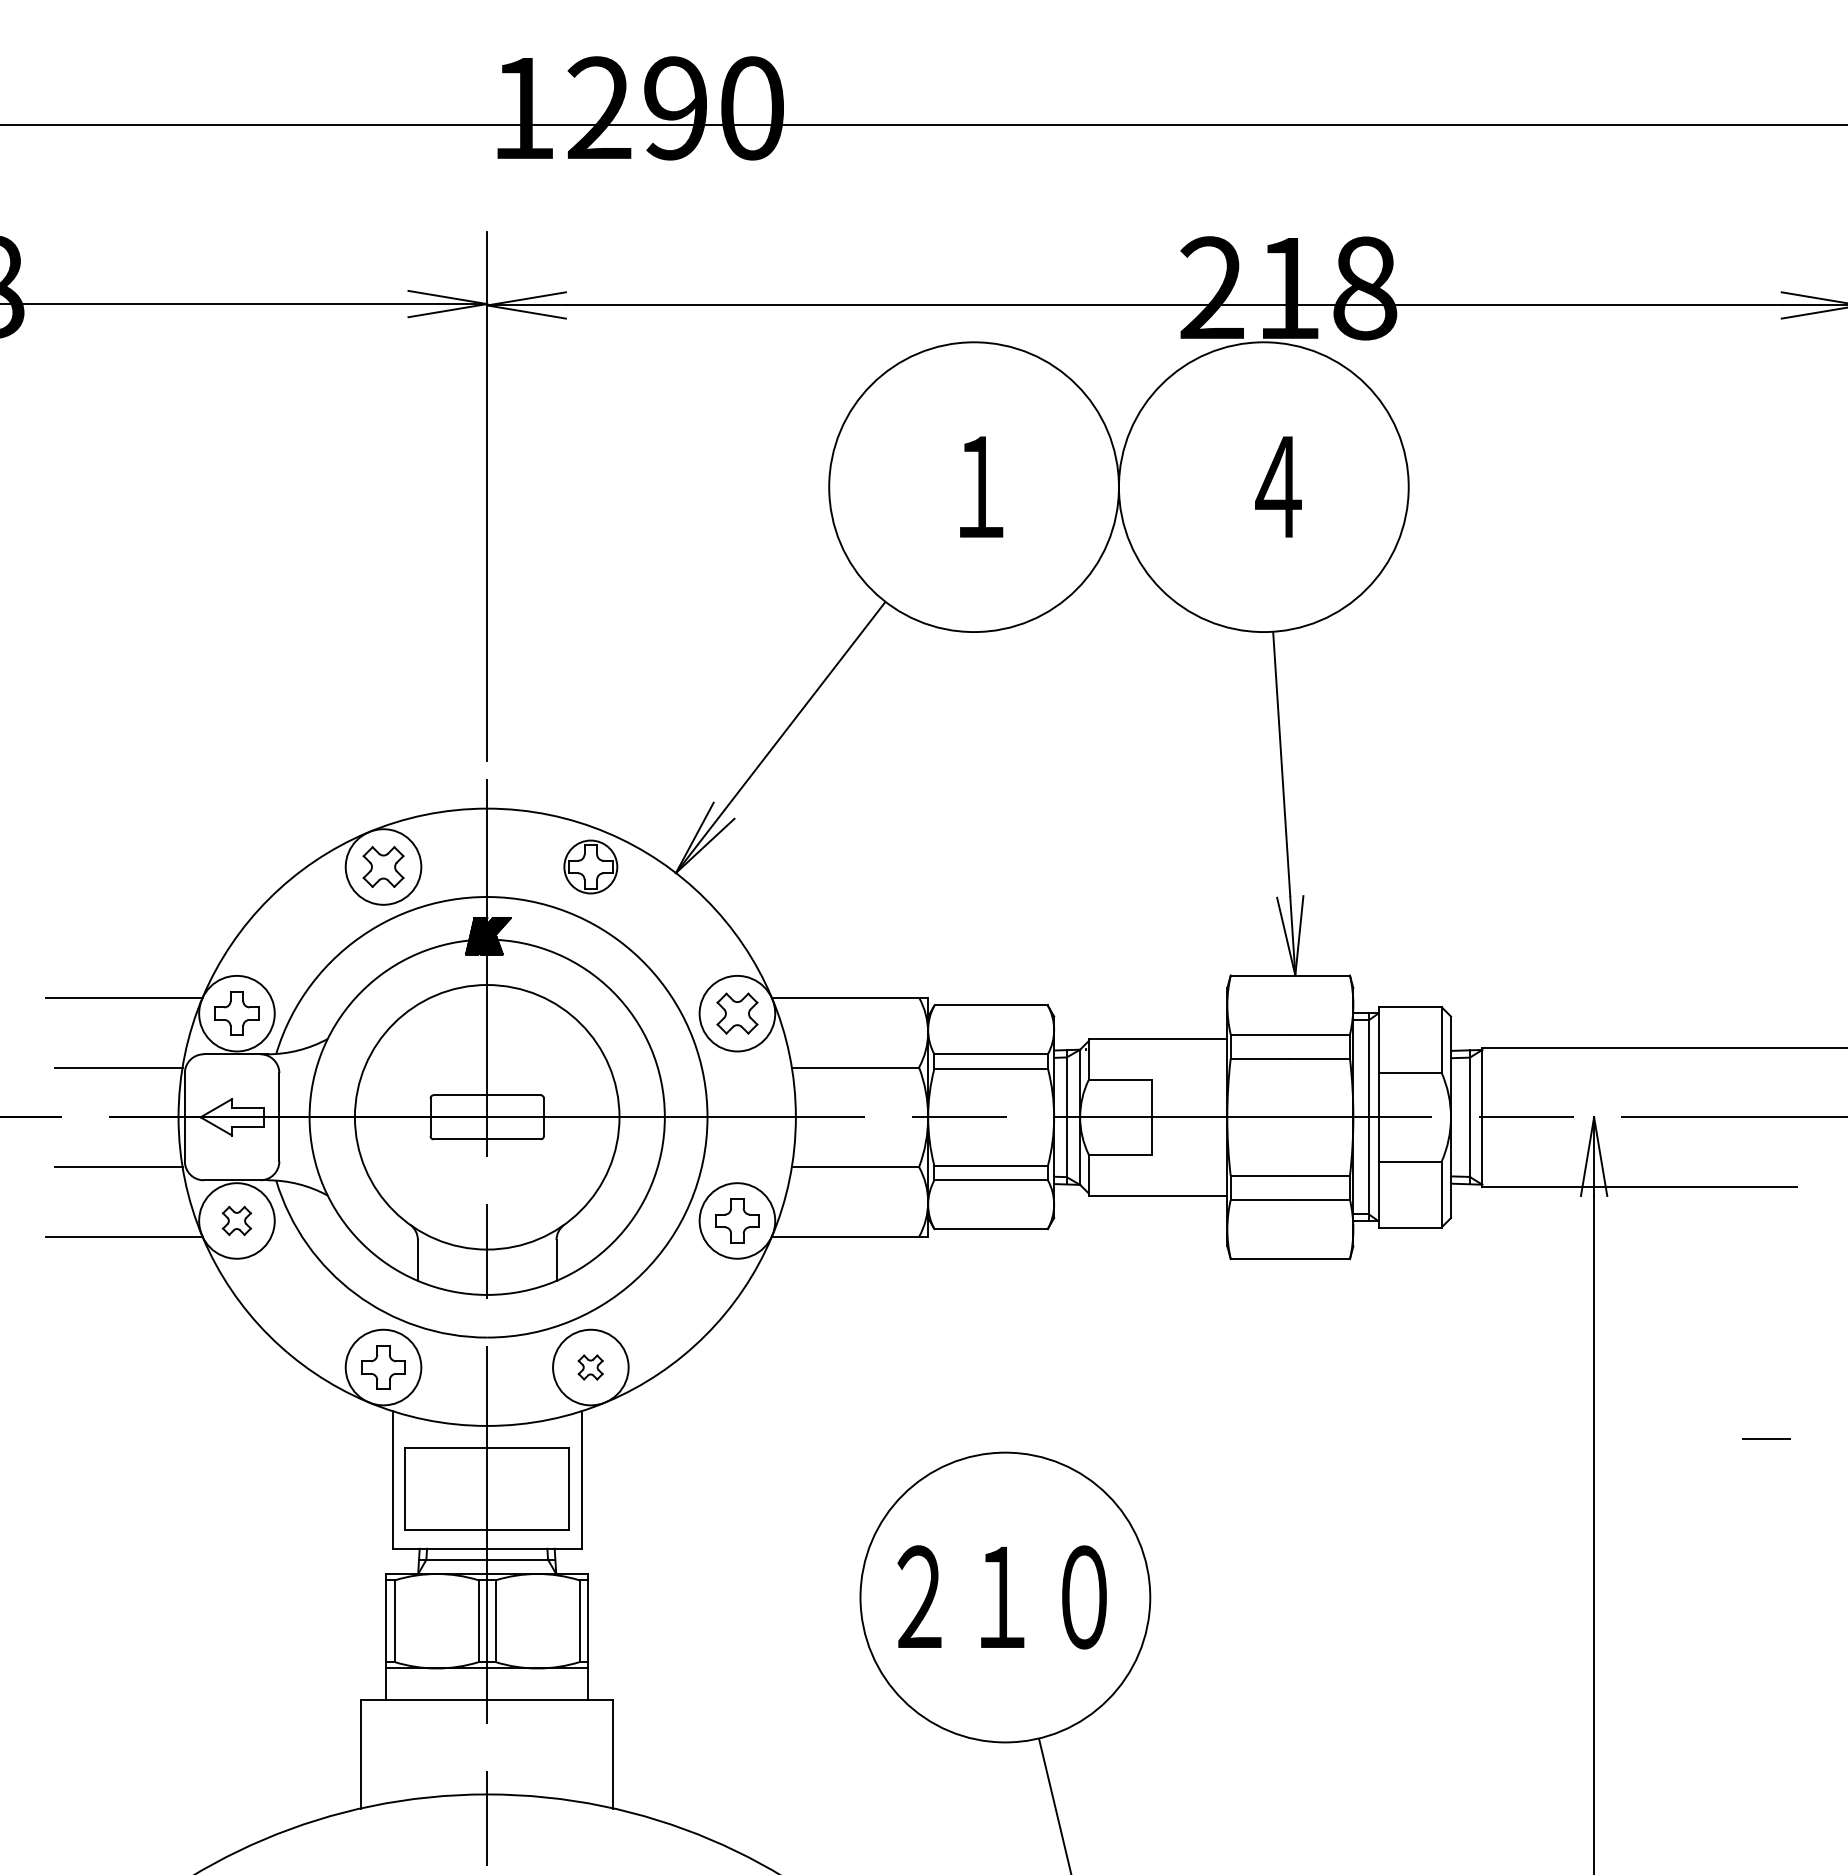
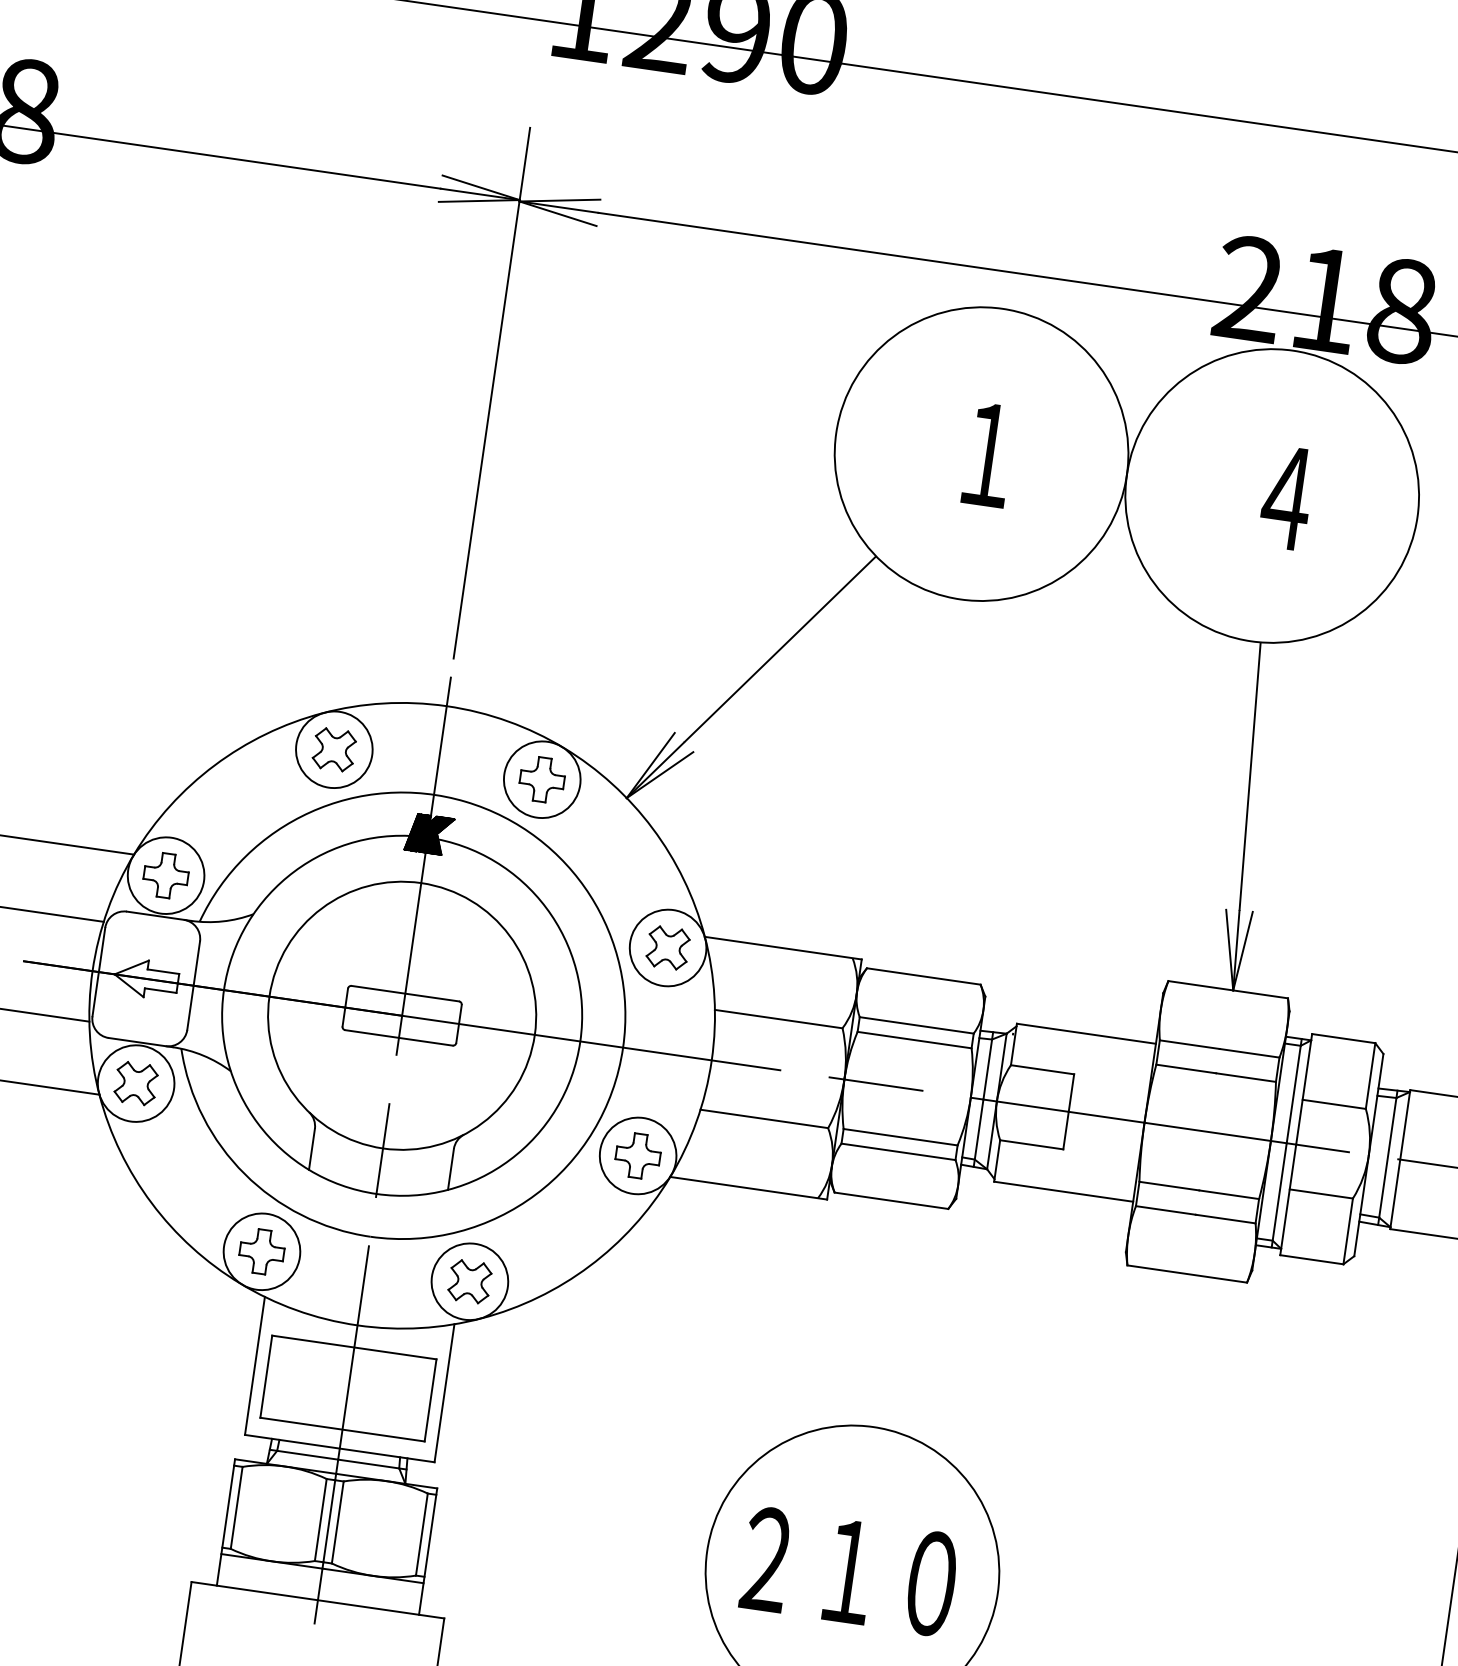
circle: (590, 866) -> (541, 779), size x1.43
part: (236, 1220) -> (135, 1083), size x1.43
part: (590, 1367) -> (469, 1281), size x1.67

